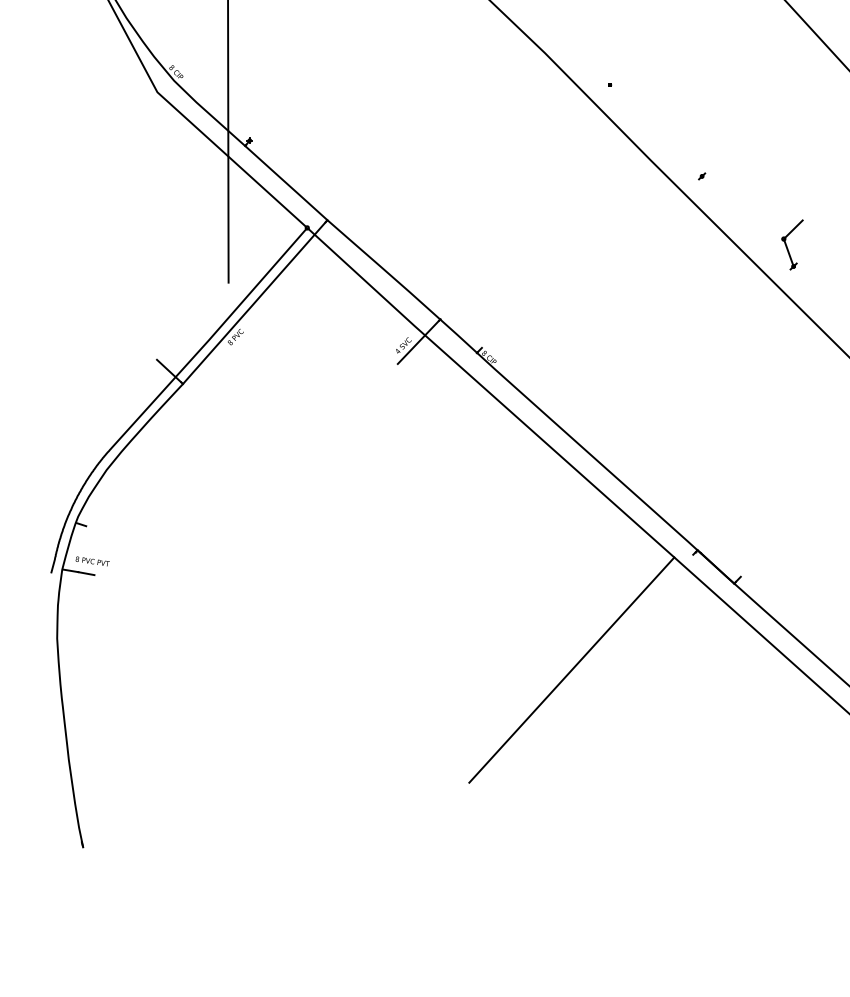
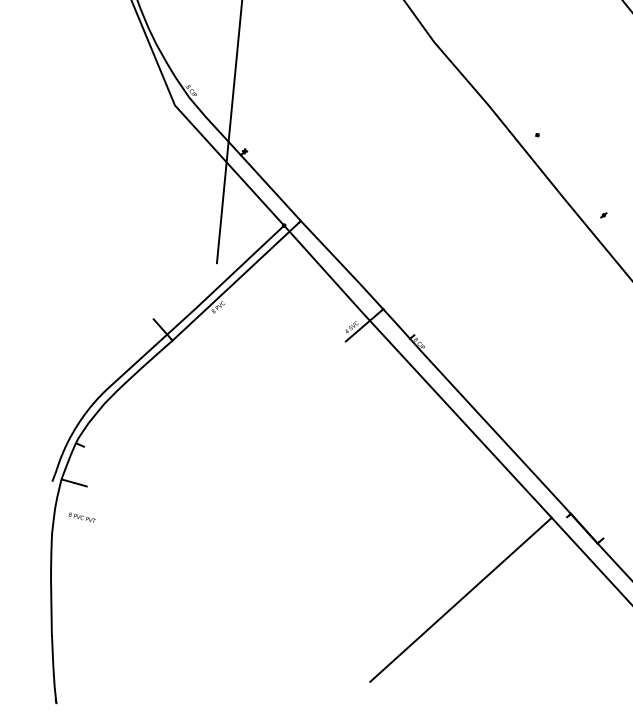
text: (92, 561) -> (82, 517), moved

